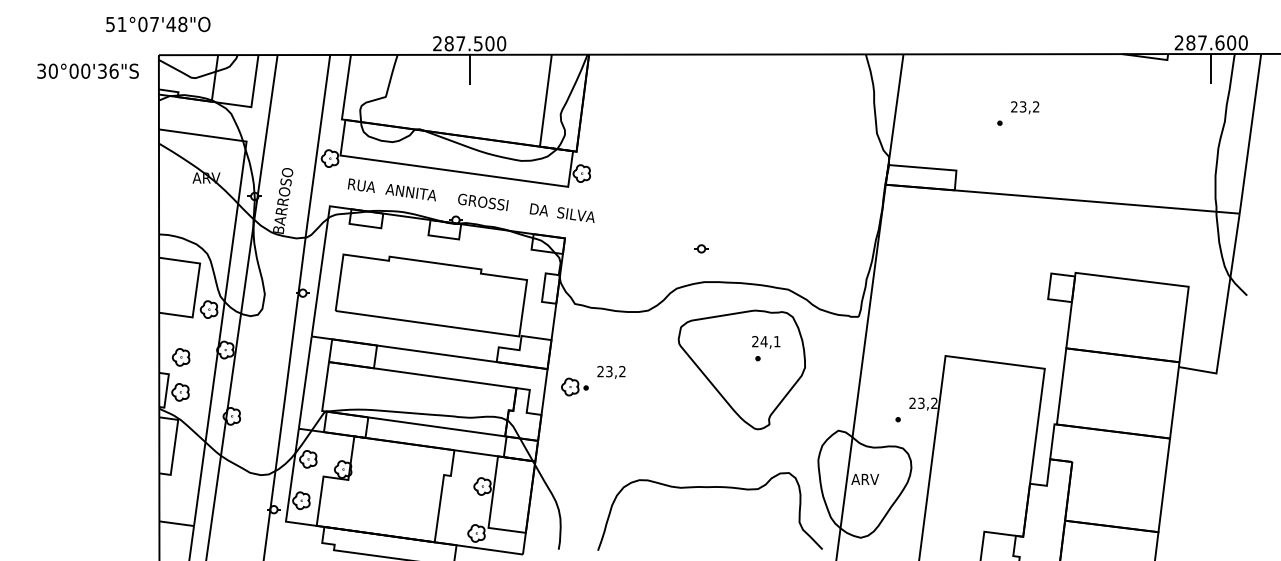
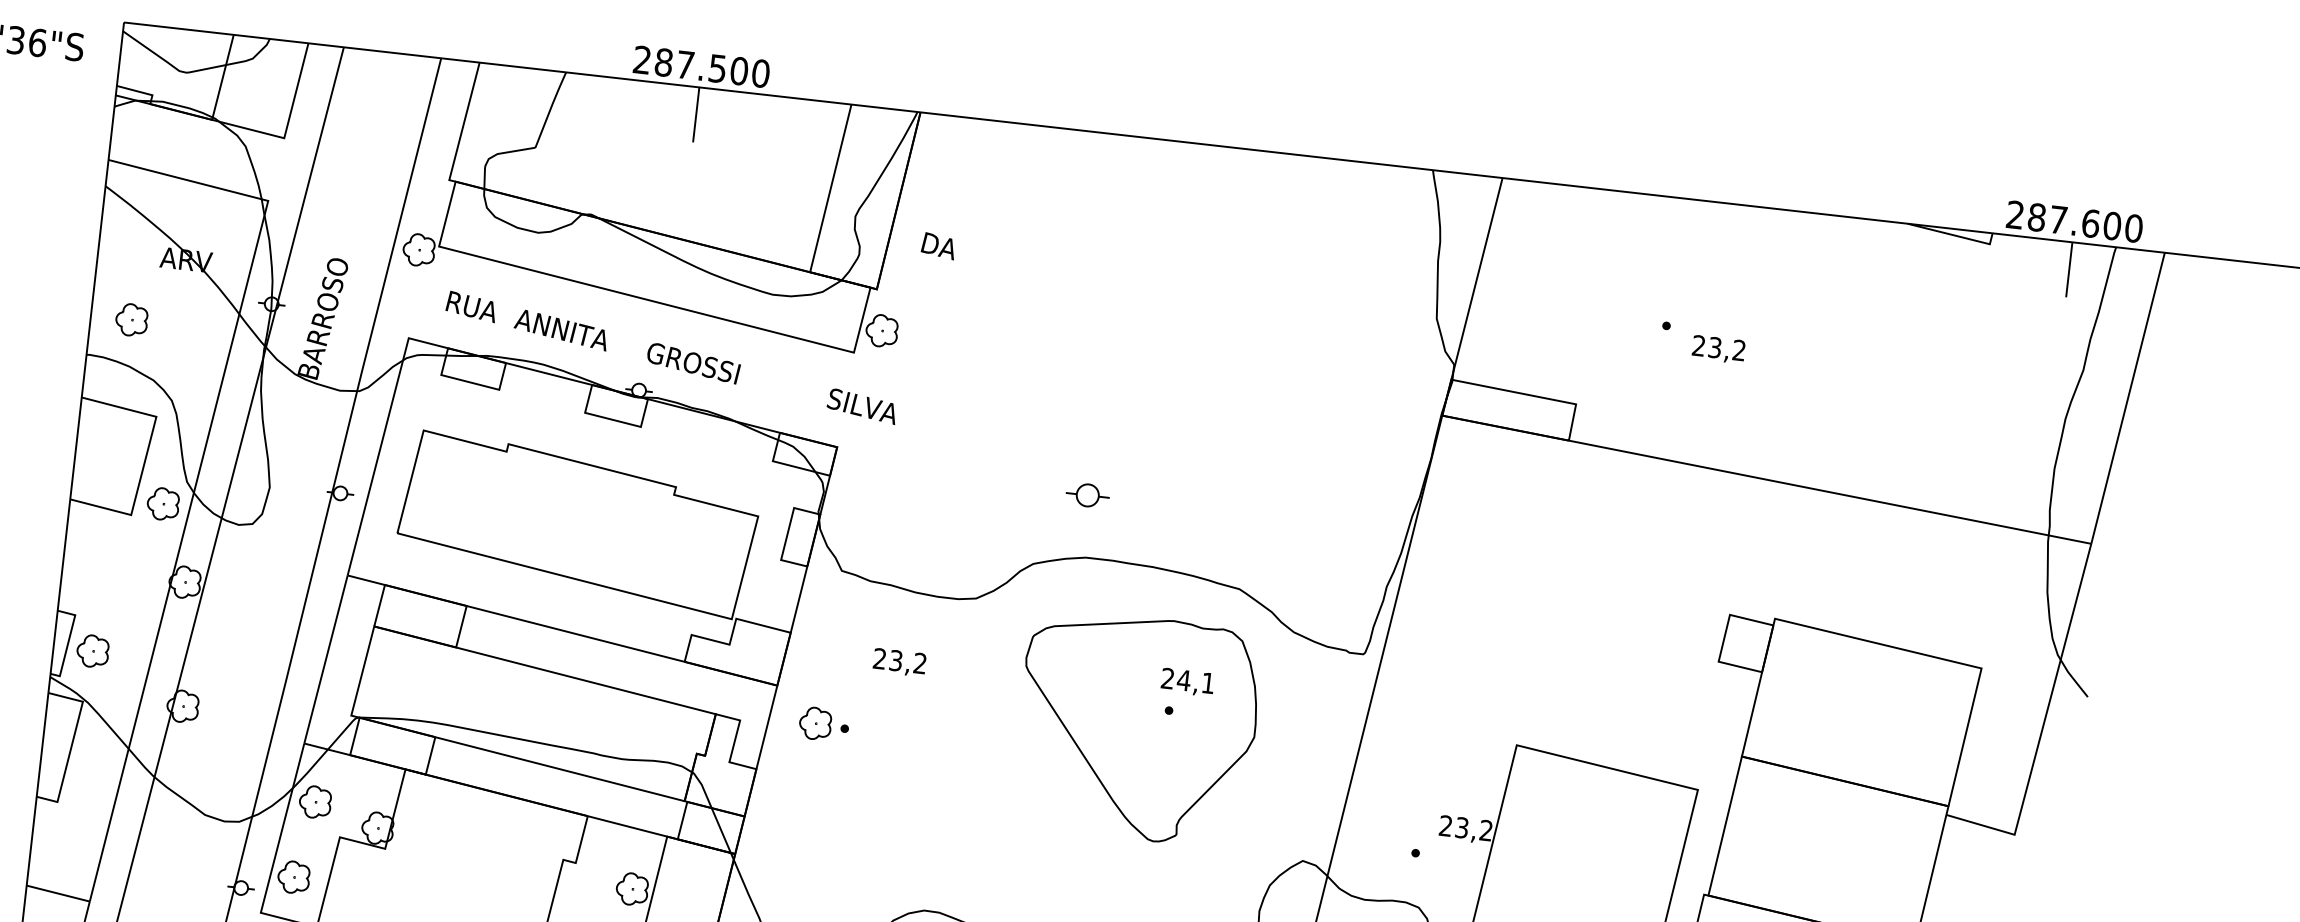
text: (1025, 107) -> (1719, 349), moved
text: (538, 209) -> (938, 245), moved
part: (701, 248) -> (1087, 494), size x1.6
part: (180, 357) -> (130, 320), moved
text: (611, 372) -> (899, 662), moved

